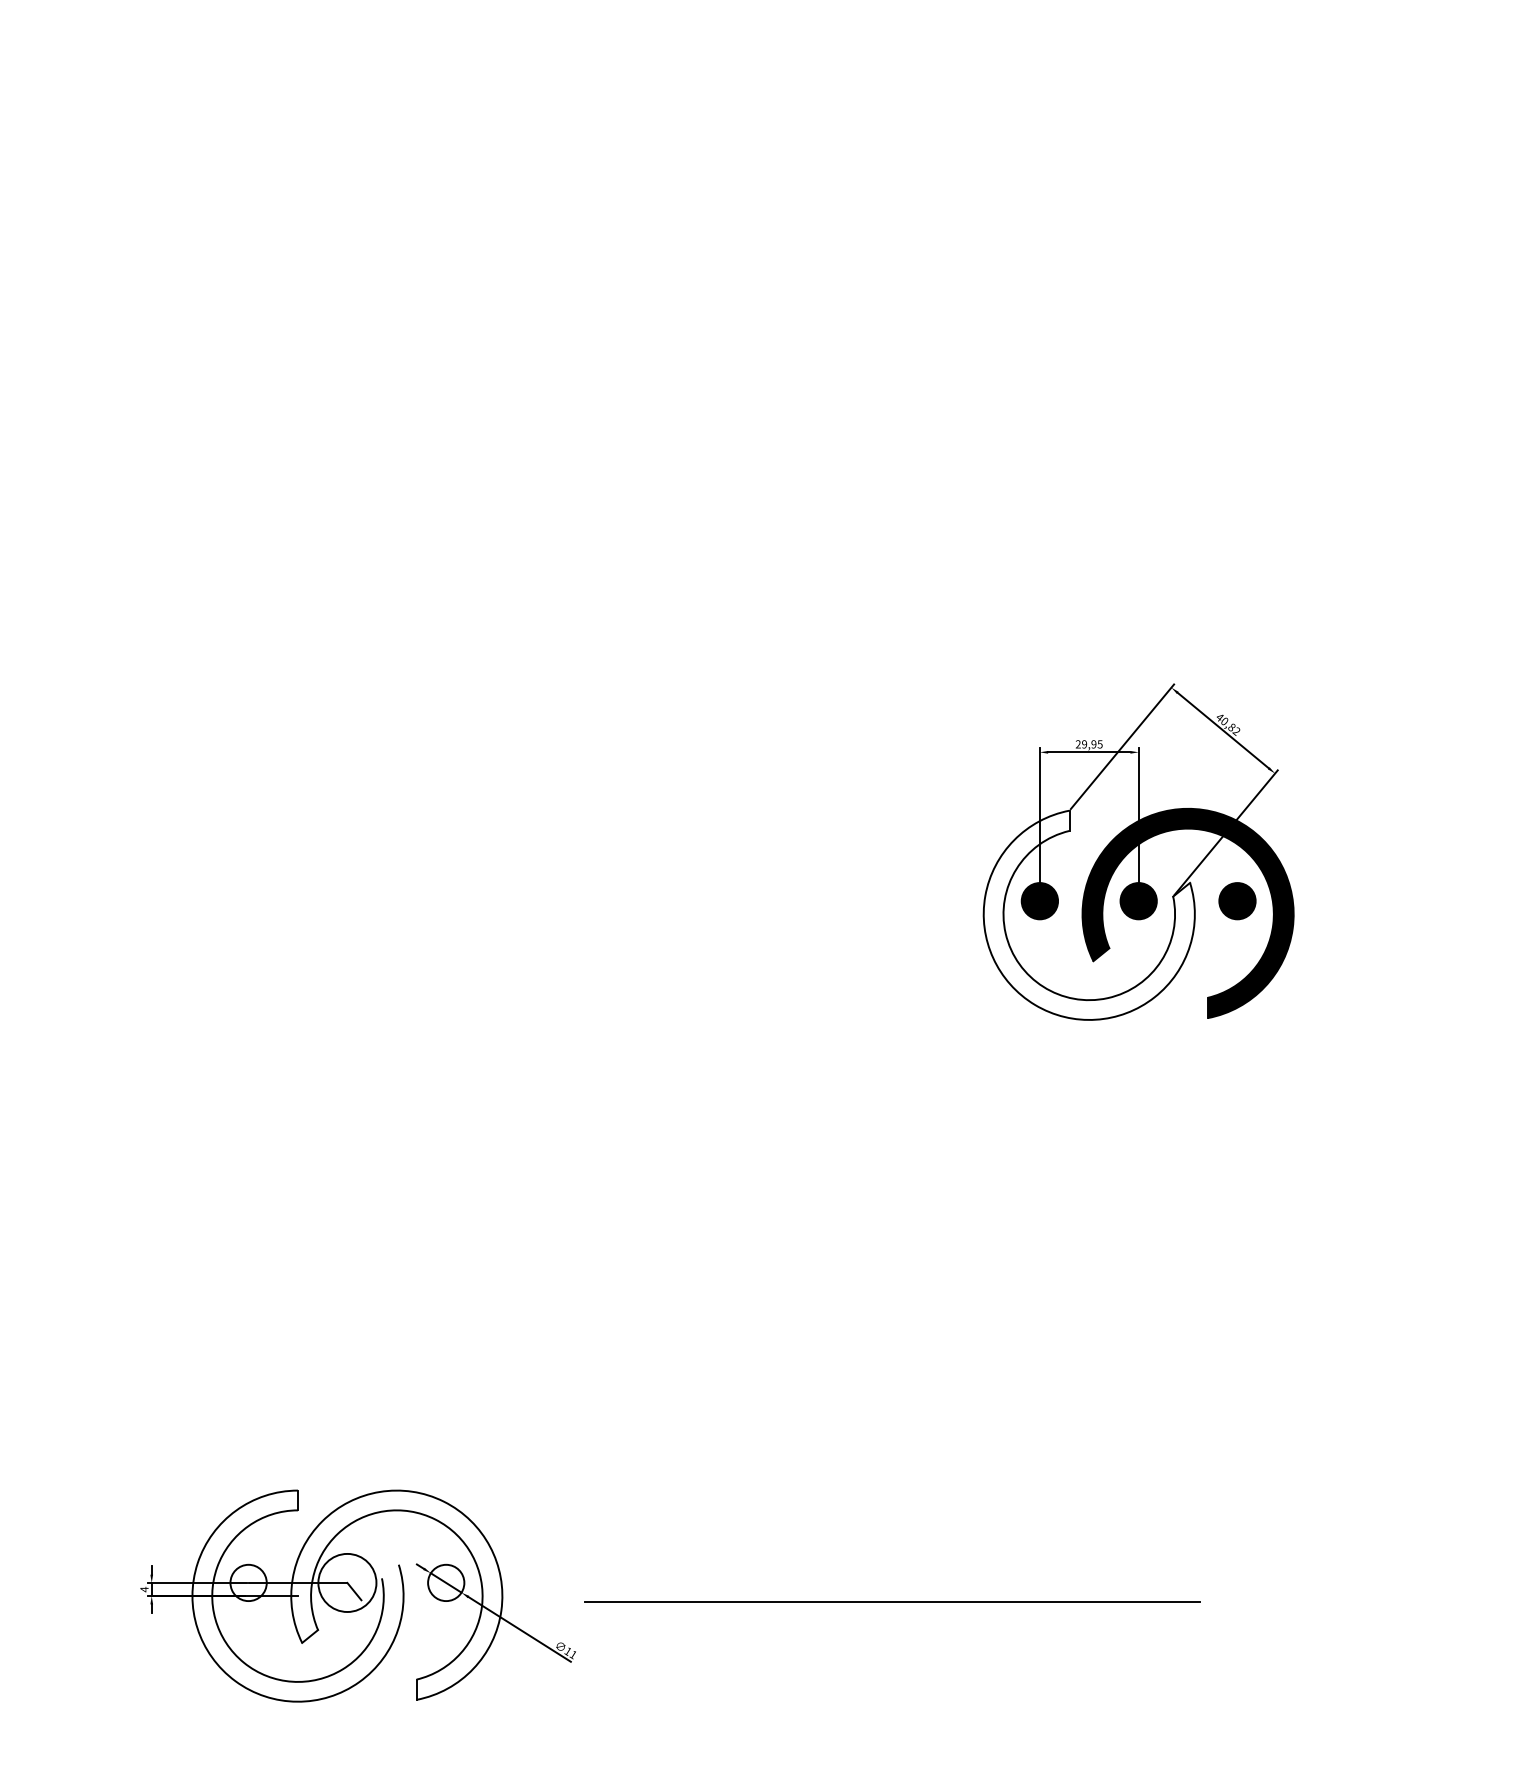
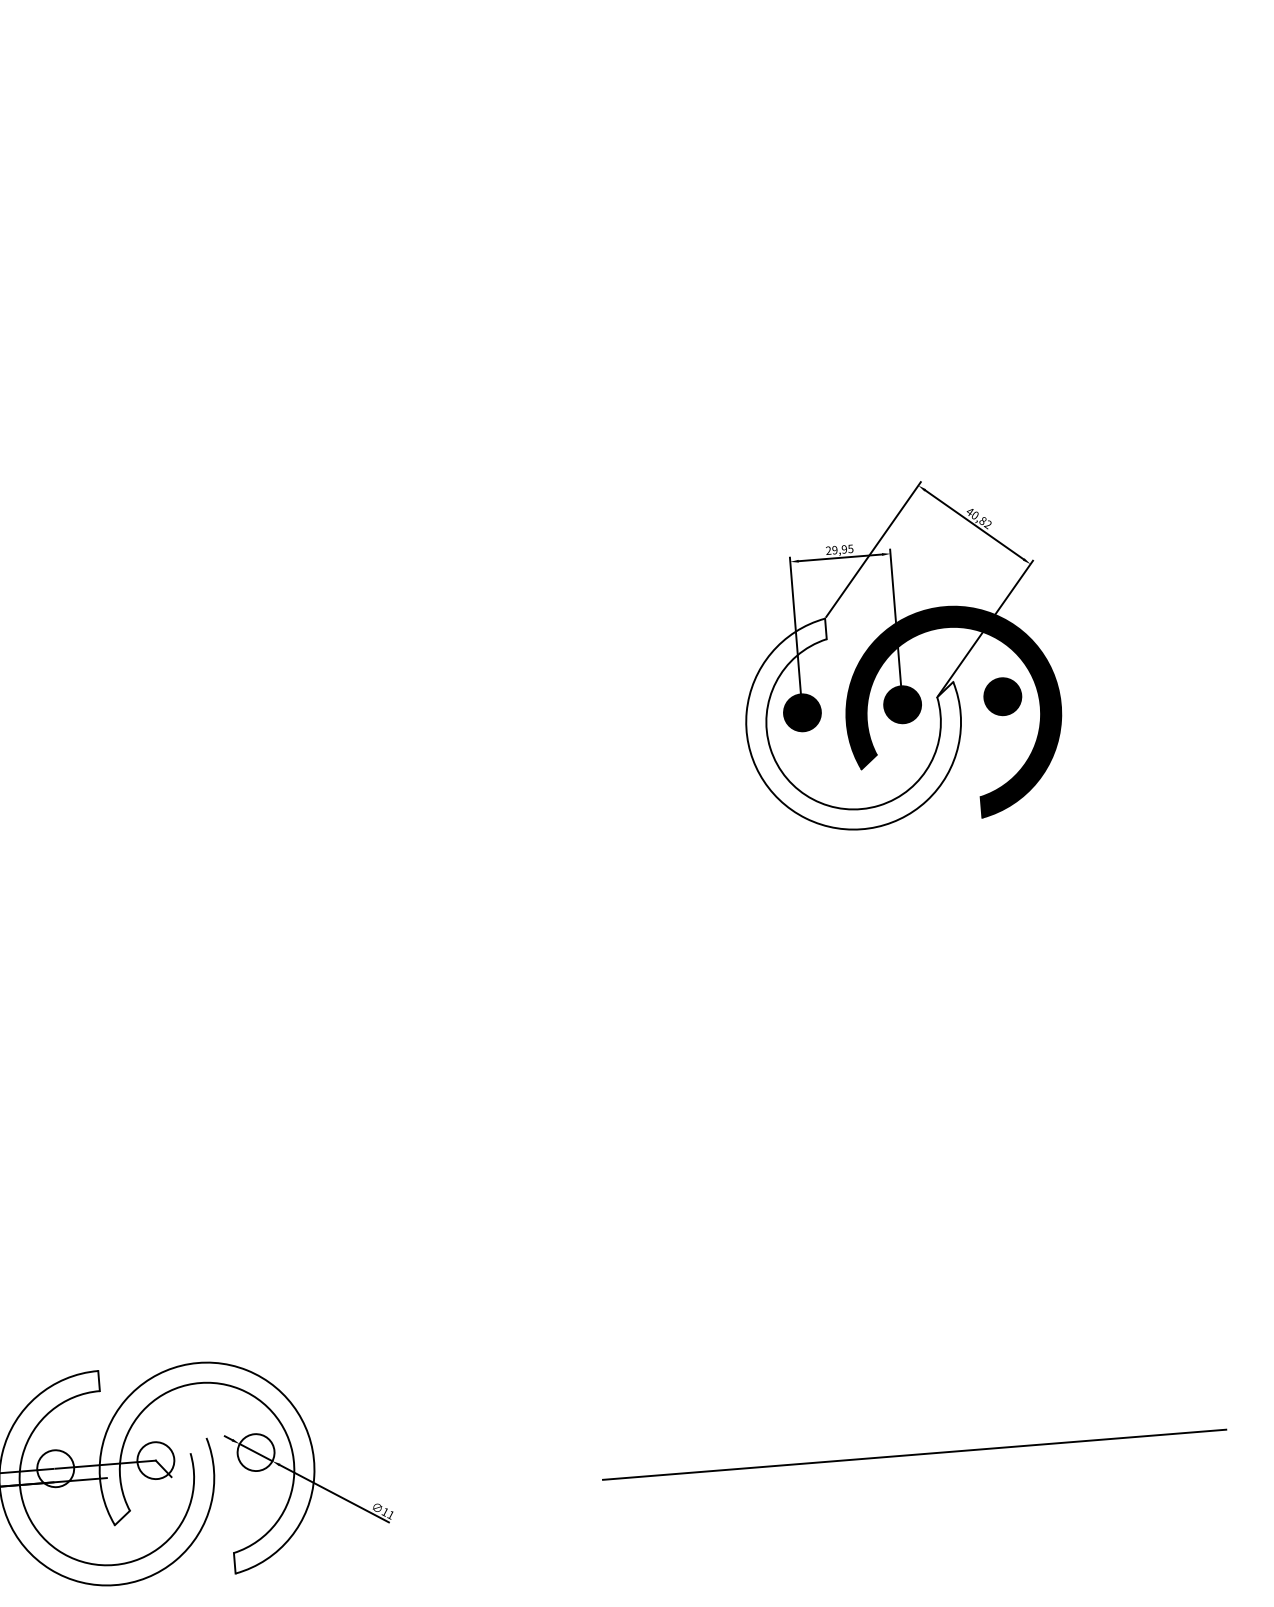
circle: (347, 1582) -> (155, 1460), size x0.62
line: (892, 1601) -> (914, 1454), moved

